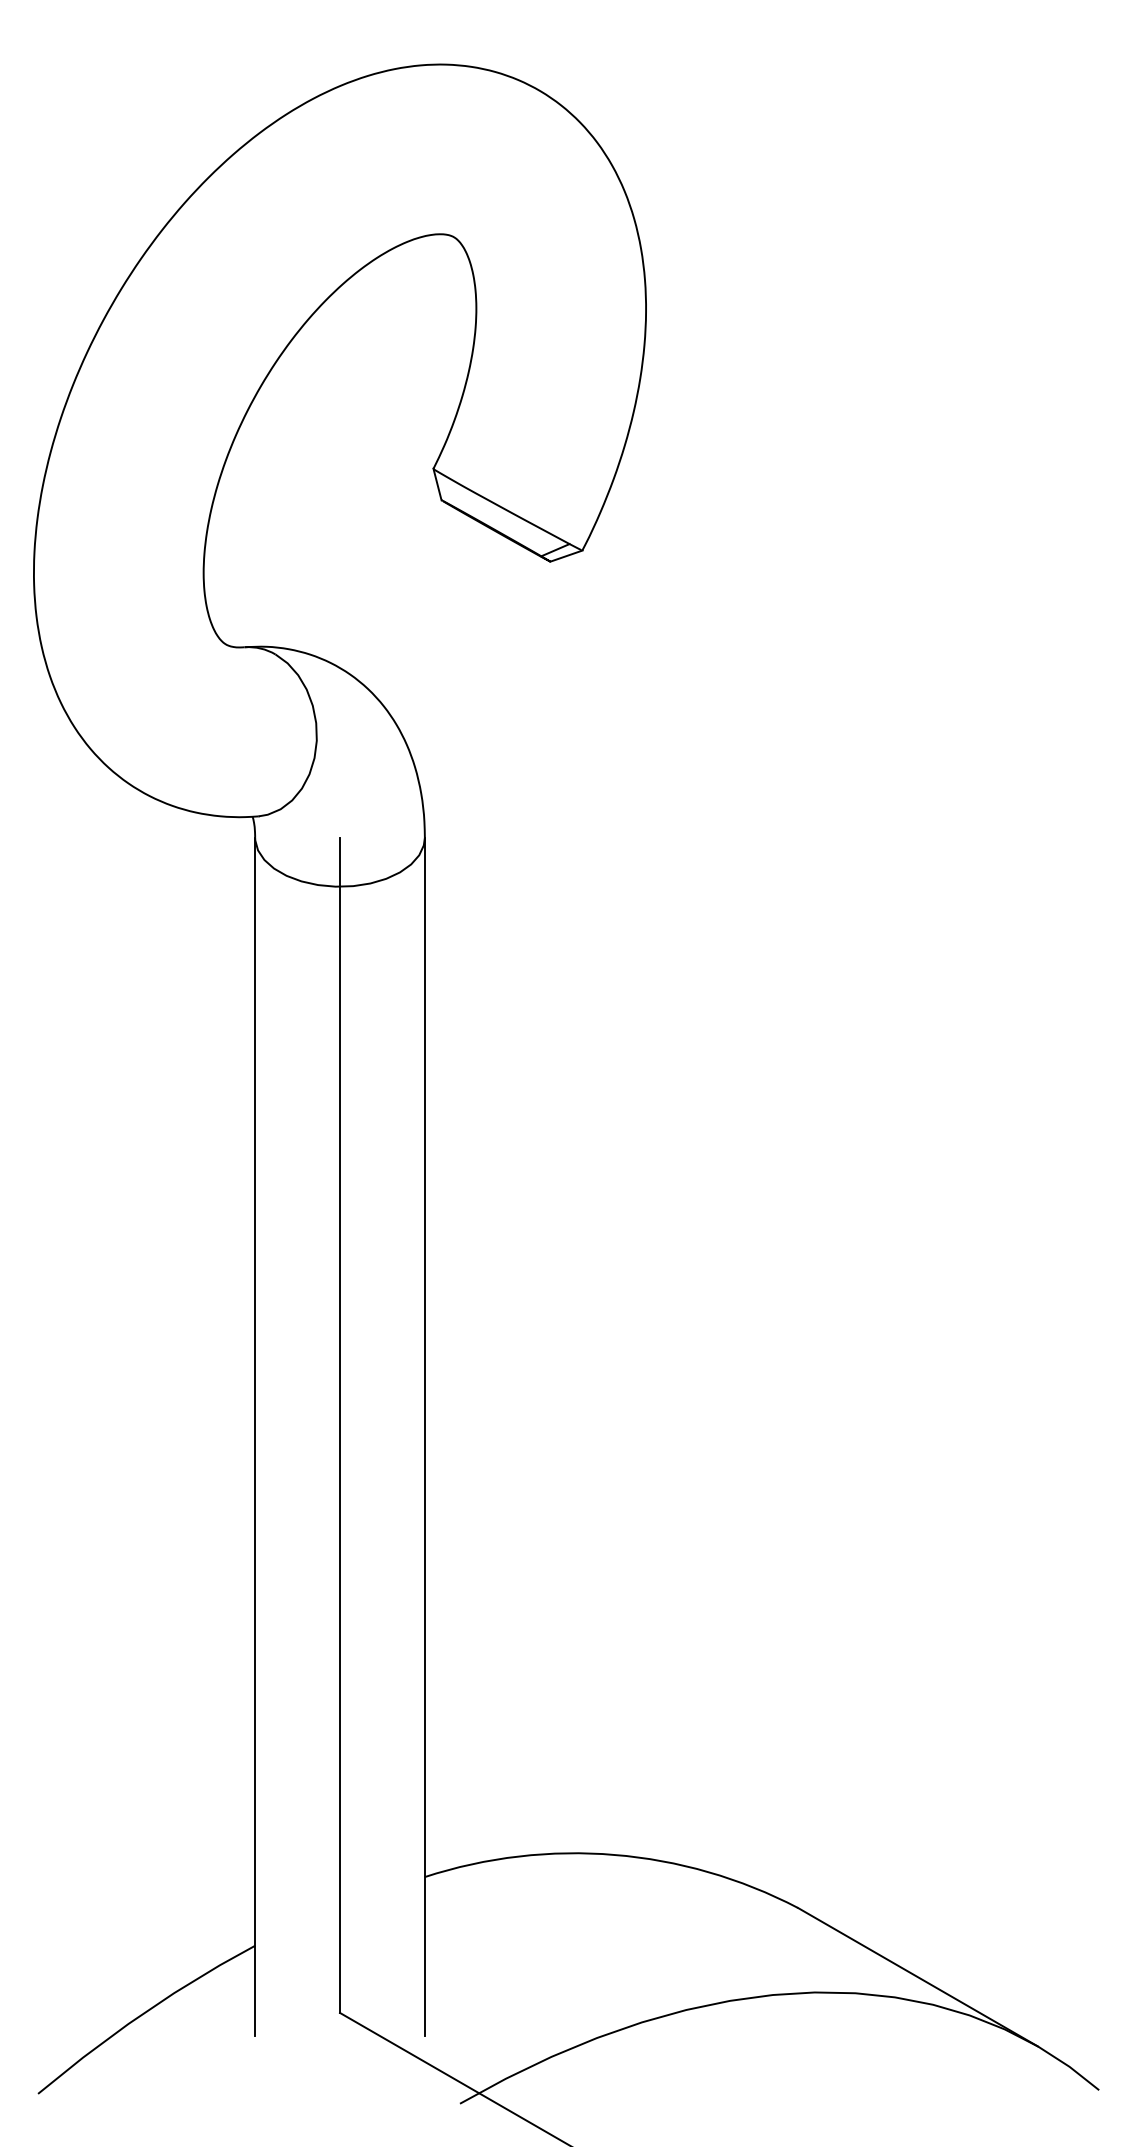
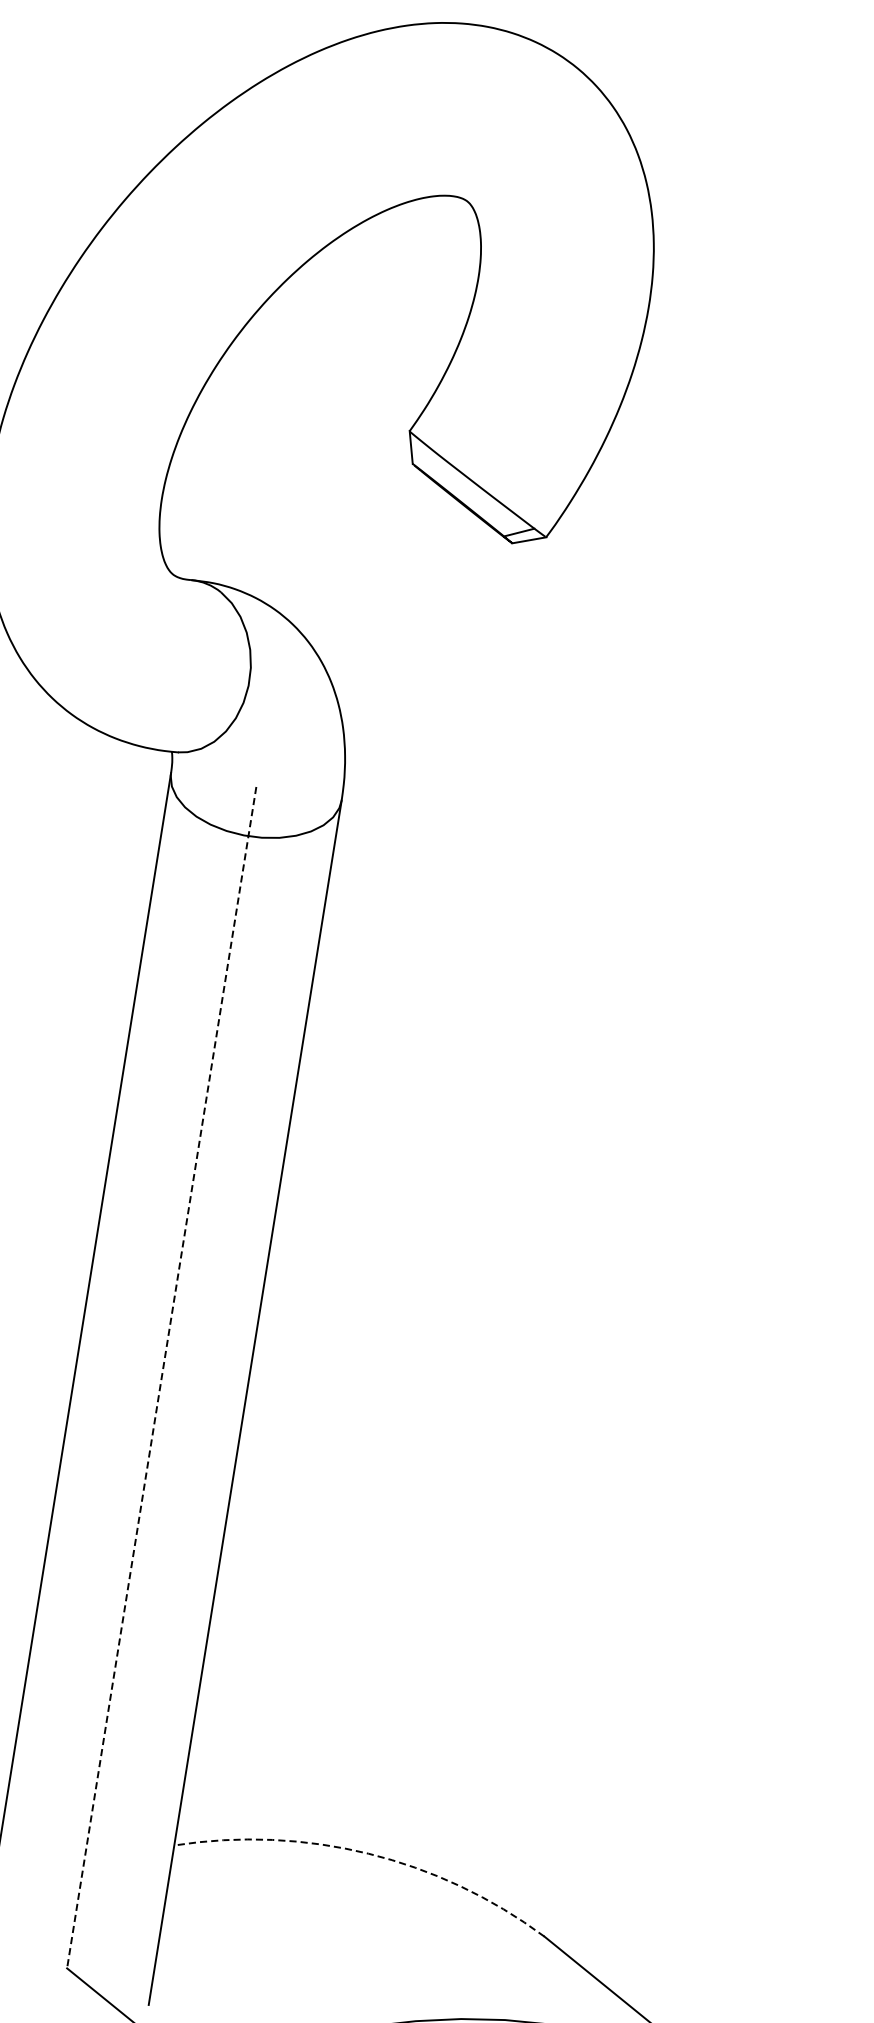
line: (340, 1425) -> (162, 1377), solid -> dashed
arc: (614, 1854) -> (368, 1853), solid -> dashed

